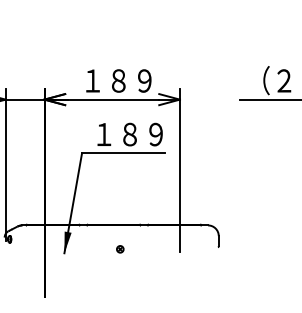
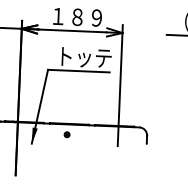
text: (131, 135) -> (85, 58), １８９ -> トッテ
part: (120, 249) -> (67, 134), moved

